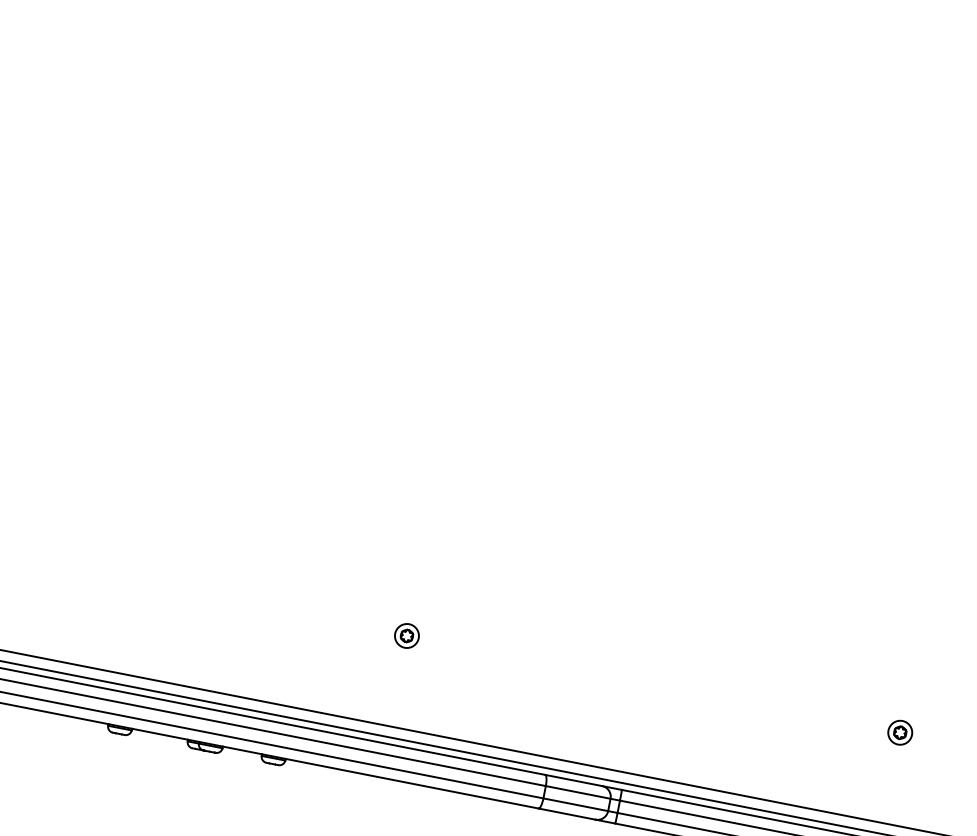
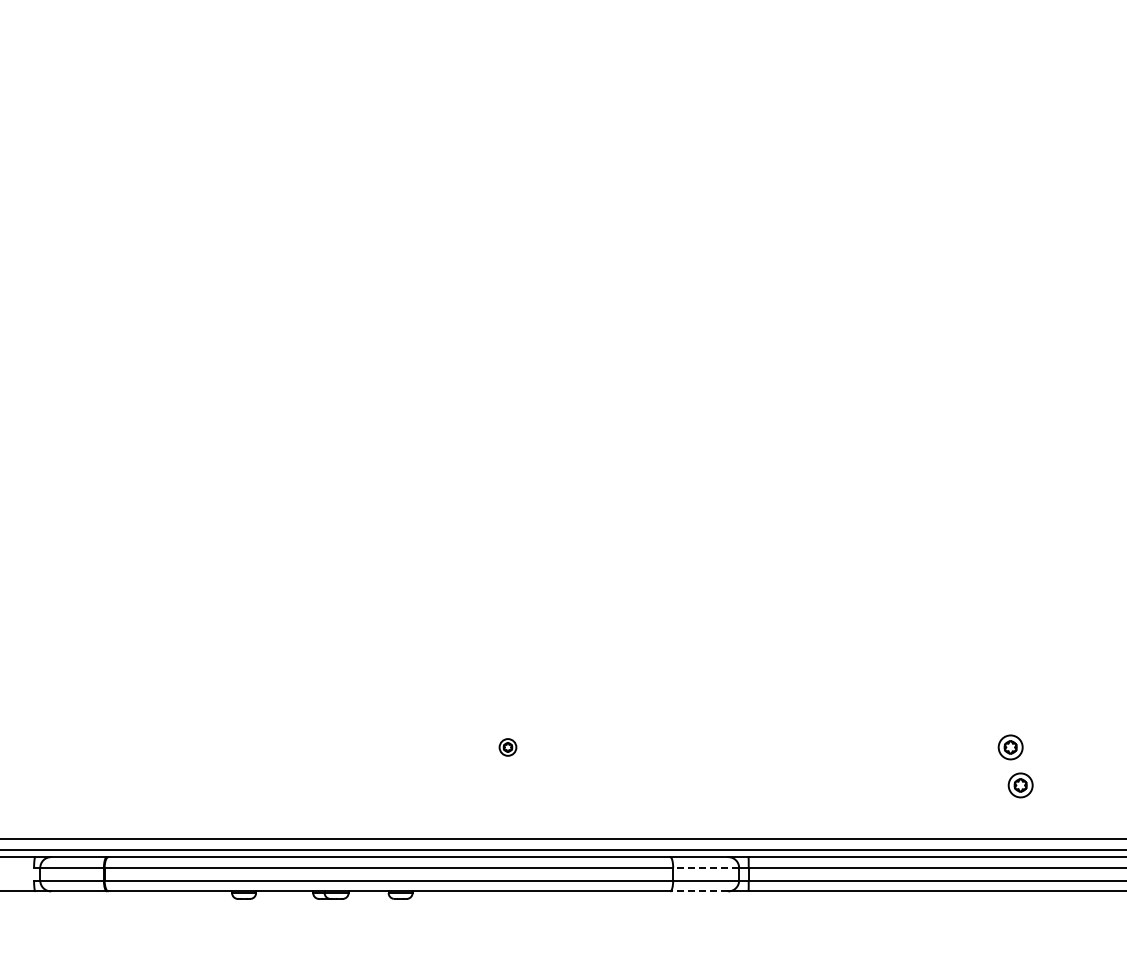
part: (406, 635) -> (507, 747), size x0.7
part: (902, 772) -> (1020, 785), added
line: (578, 792) -> (706, 867), solid -> dashed
line: (567, 814) -> (699, 891), solid -> dashed

